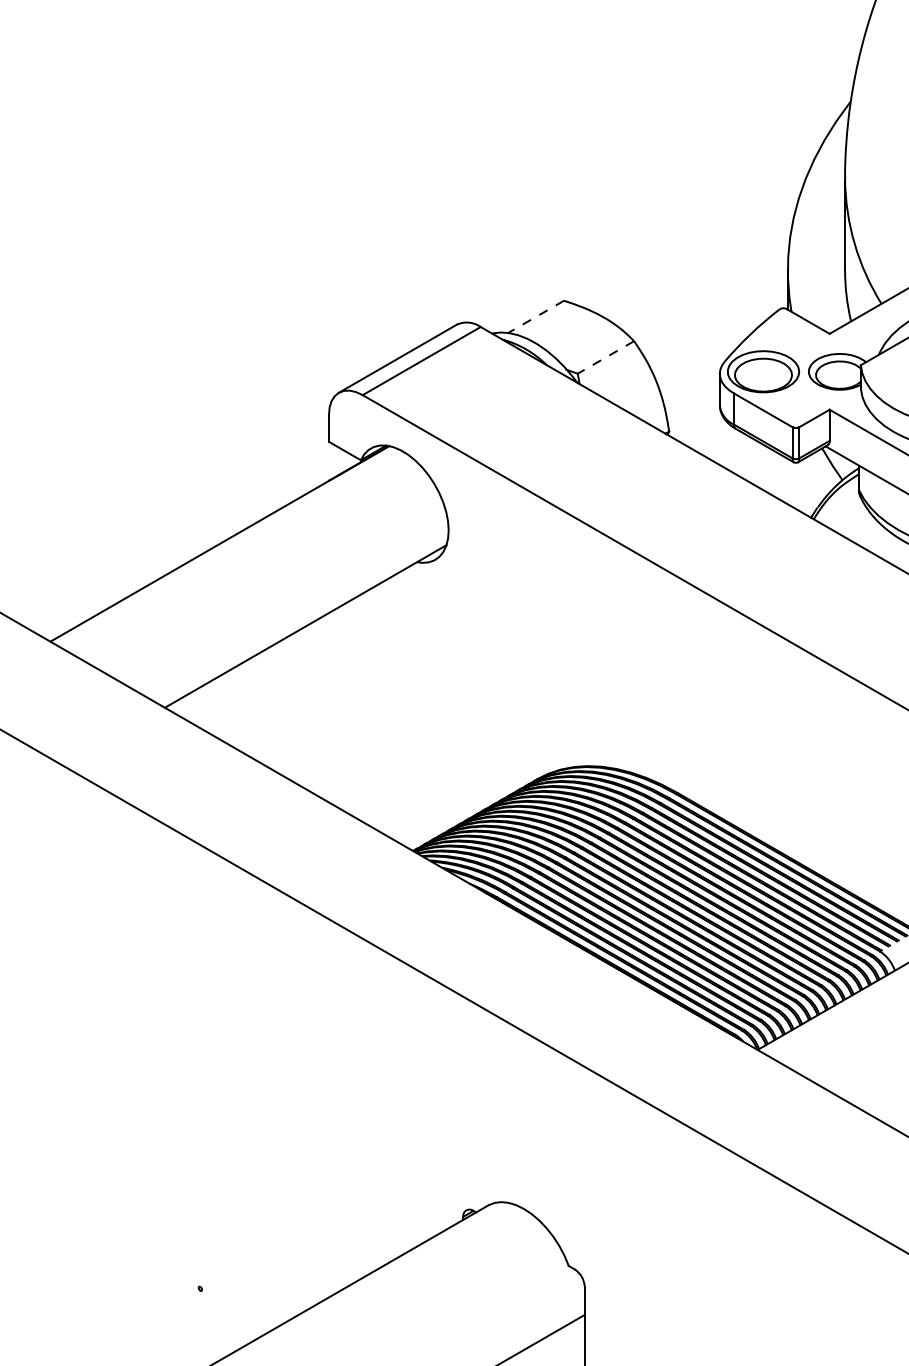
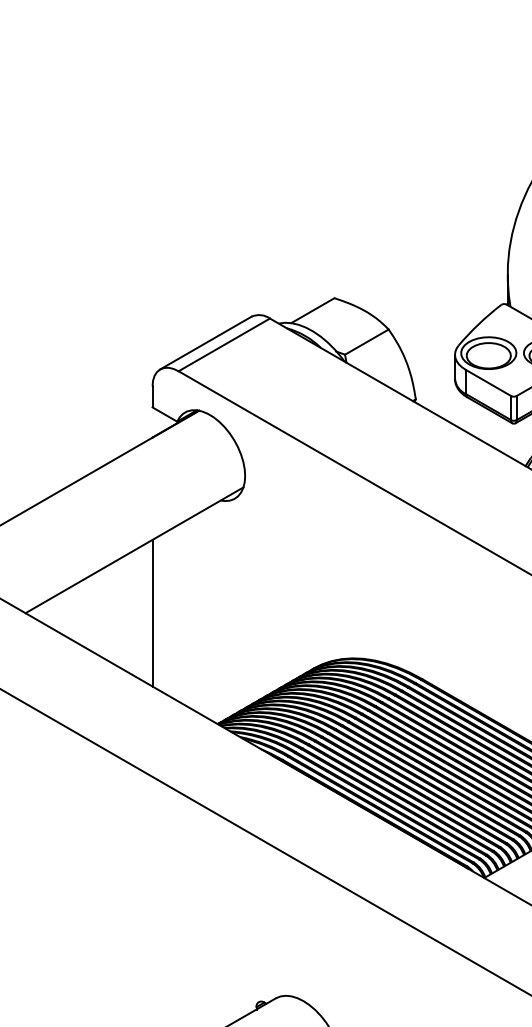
line: (535, 317) -> (312, 311), dashed -> solid
line: (605, 357) -> (366, 342), dashed -> solid
line: (329, 707) -> (152, 613), added

